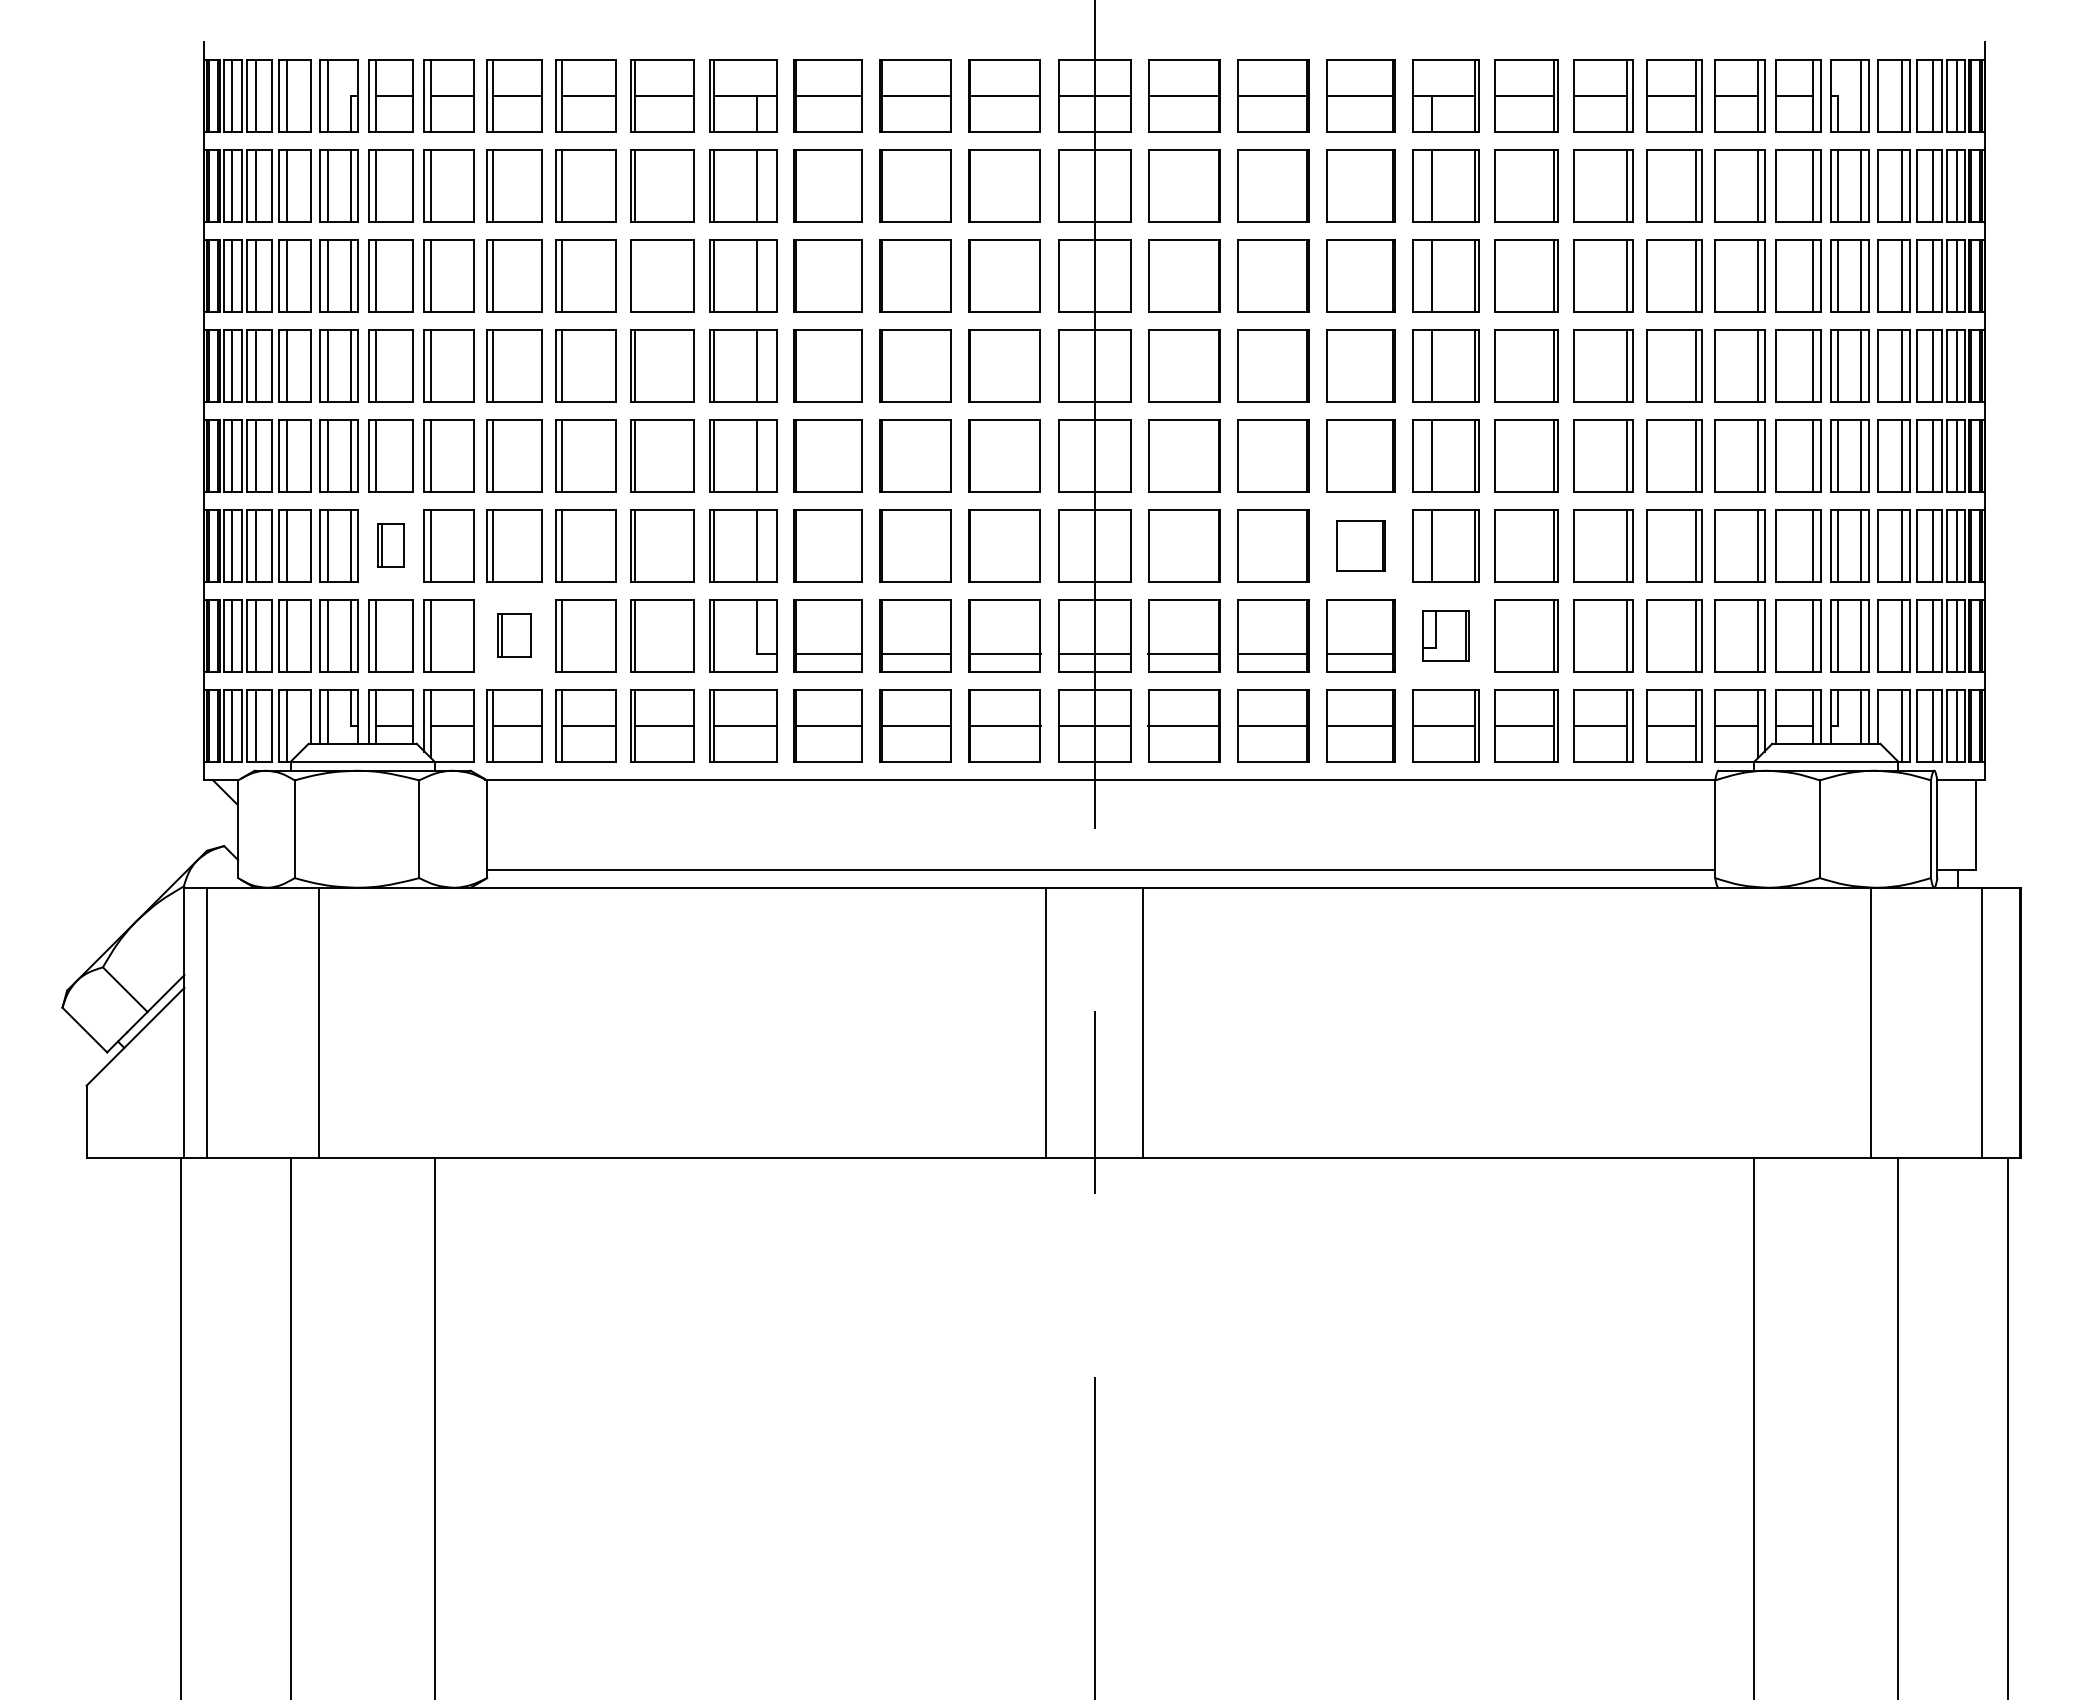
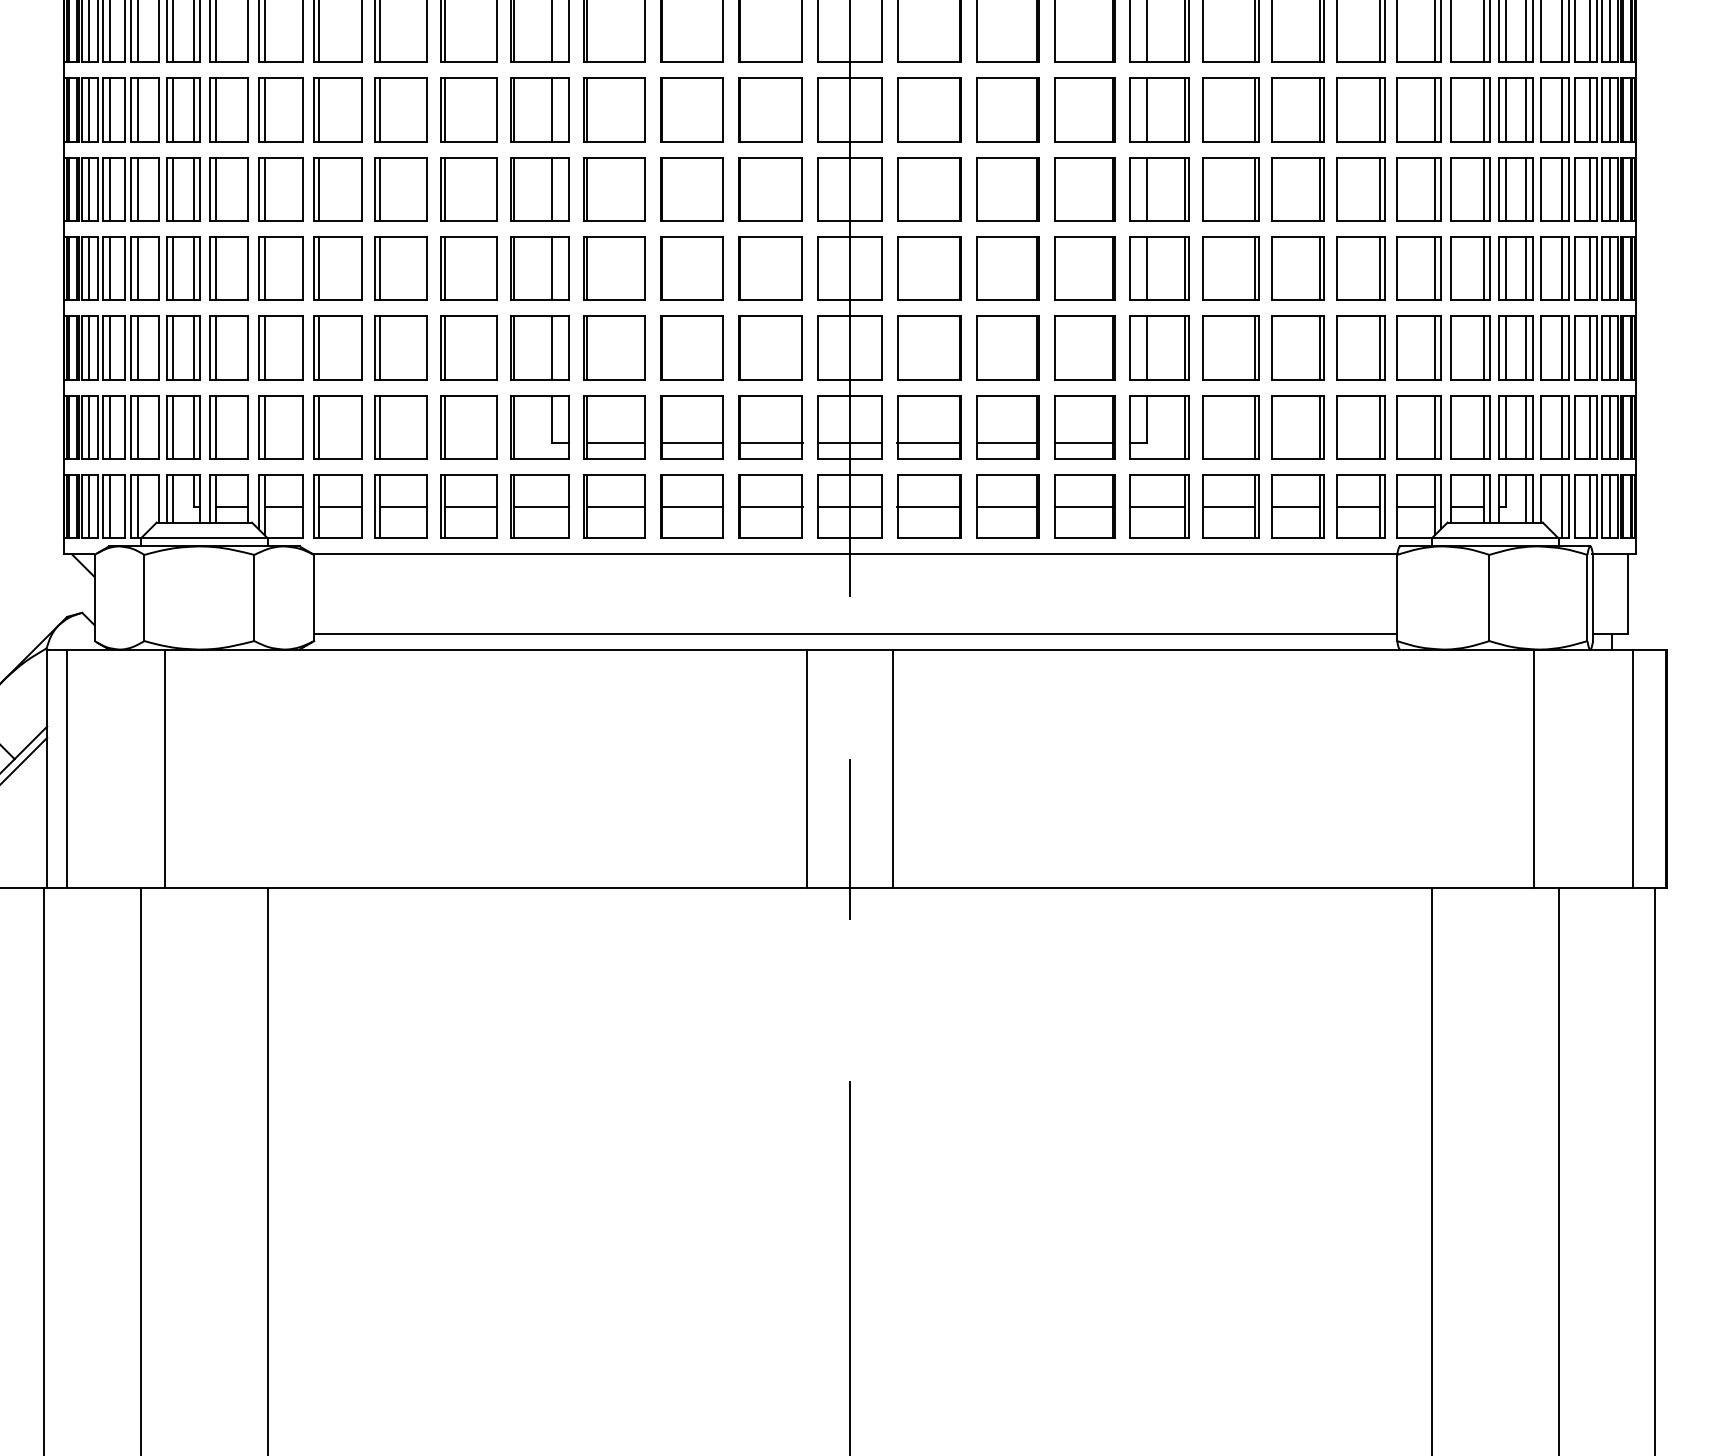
line: (635, 275) -> (444, 109), added
part: (390, 545) -> (228, 347), size x1.67
part: (1360, 545) -> (1084, 347), size x1.43
part: (514, 635) -> (338, 427), size x1.67
part: (1445, 635) -> (1159, 427), size x1.43

